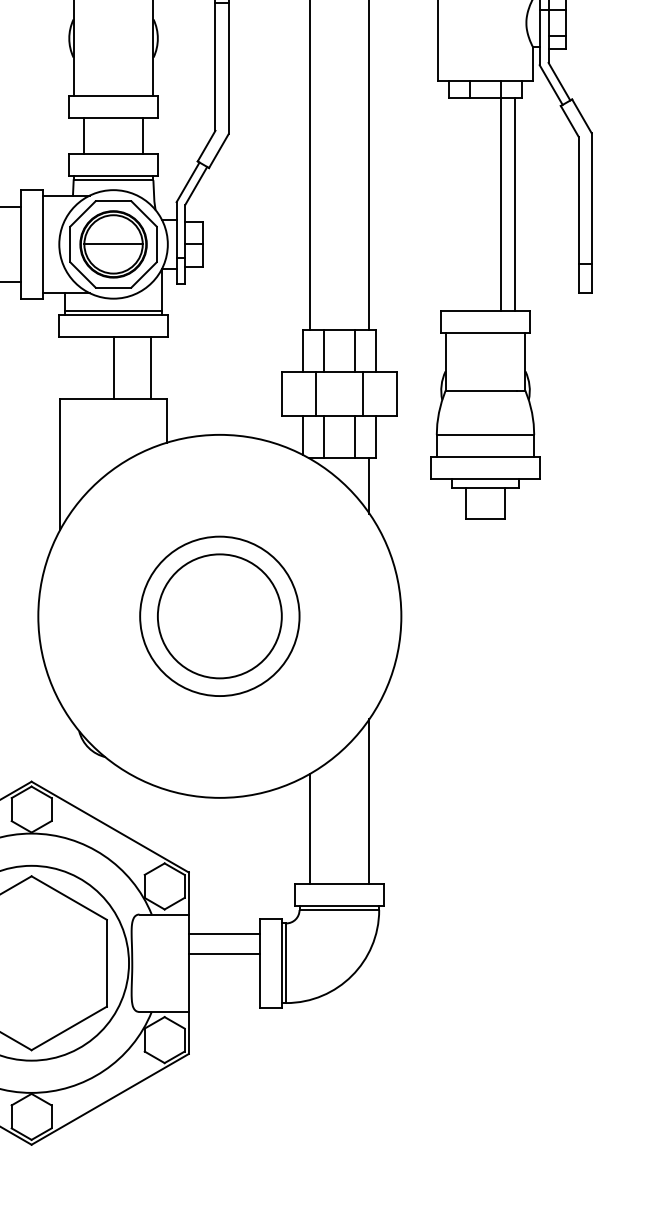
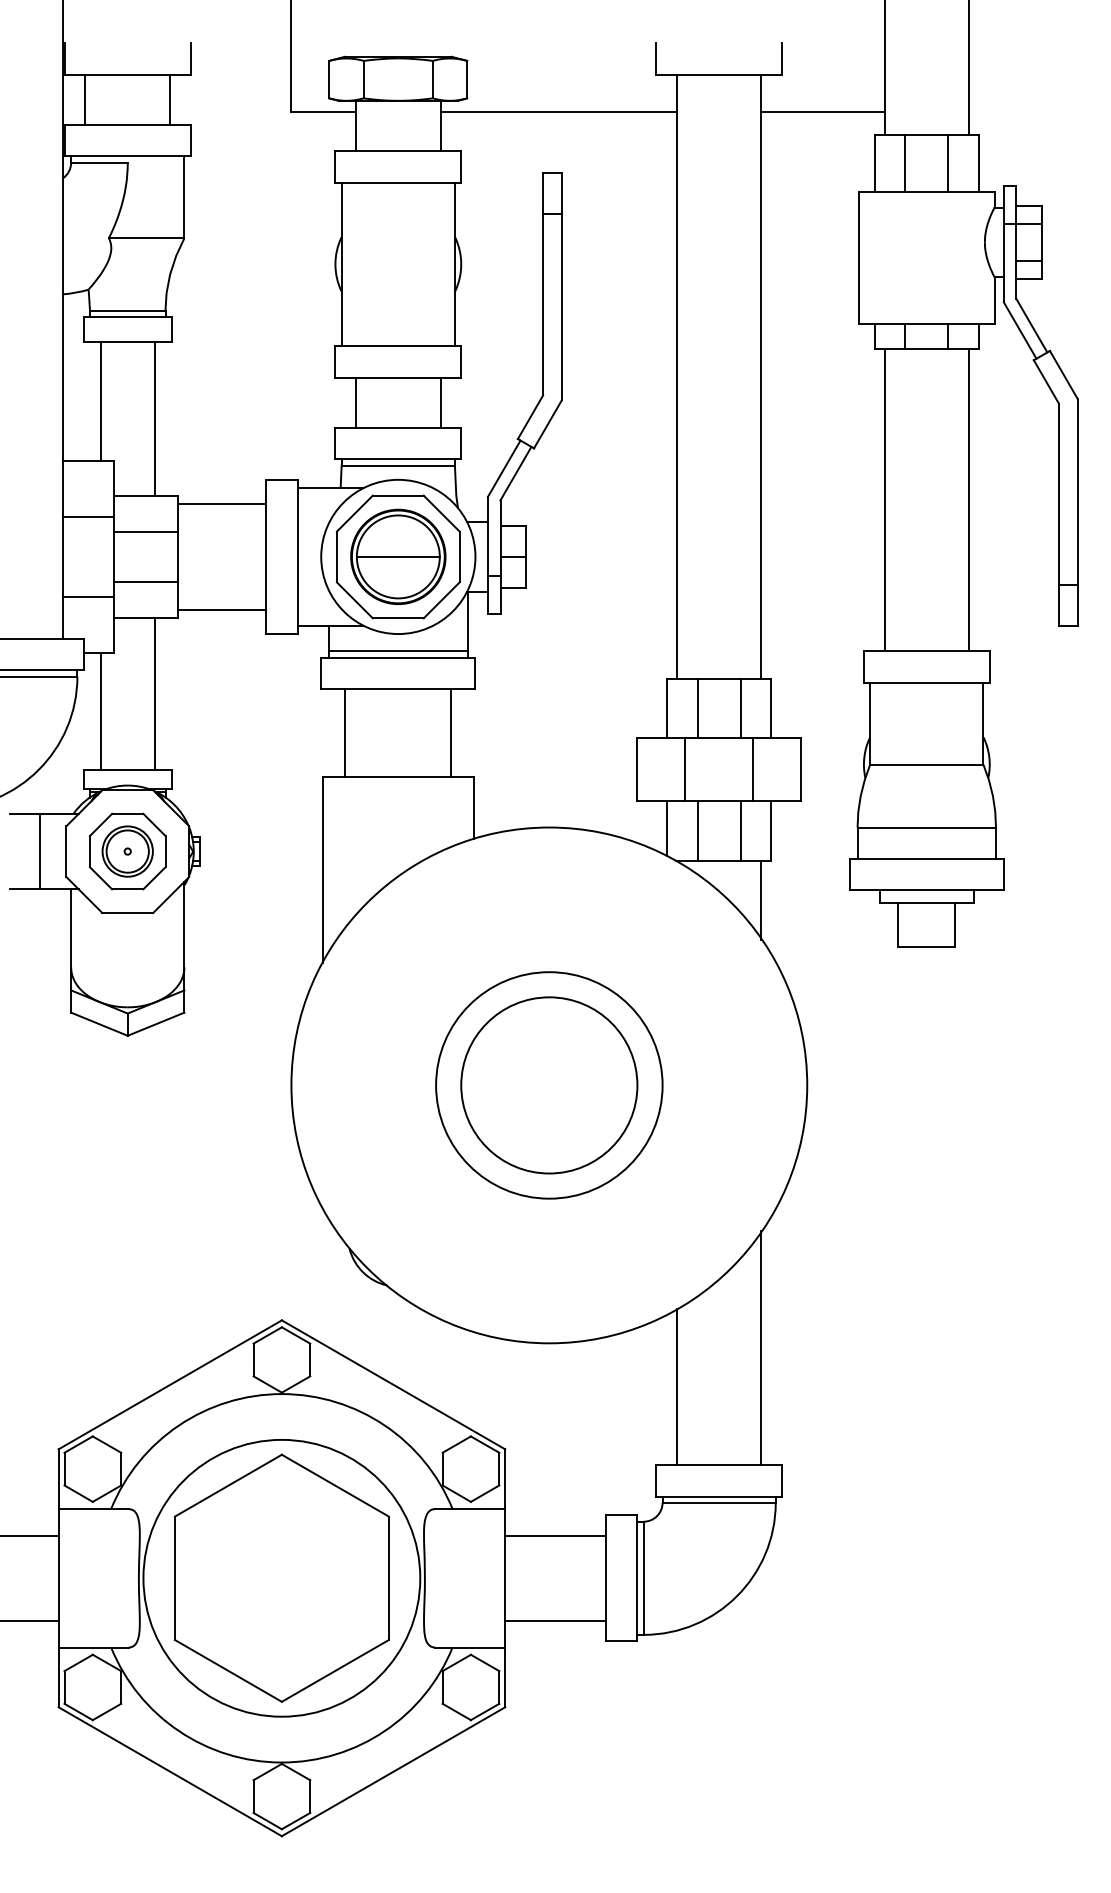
line: (500, 204) -> (884, 500), moved
line: (113, 368) -> (345, 733), moved
line: (224, 953) -> (555, 1620), moved

